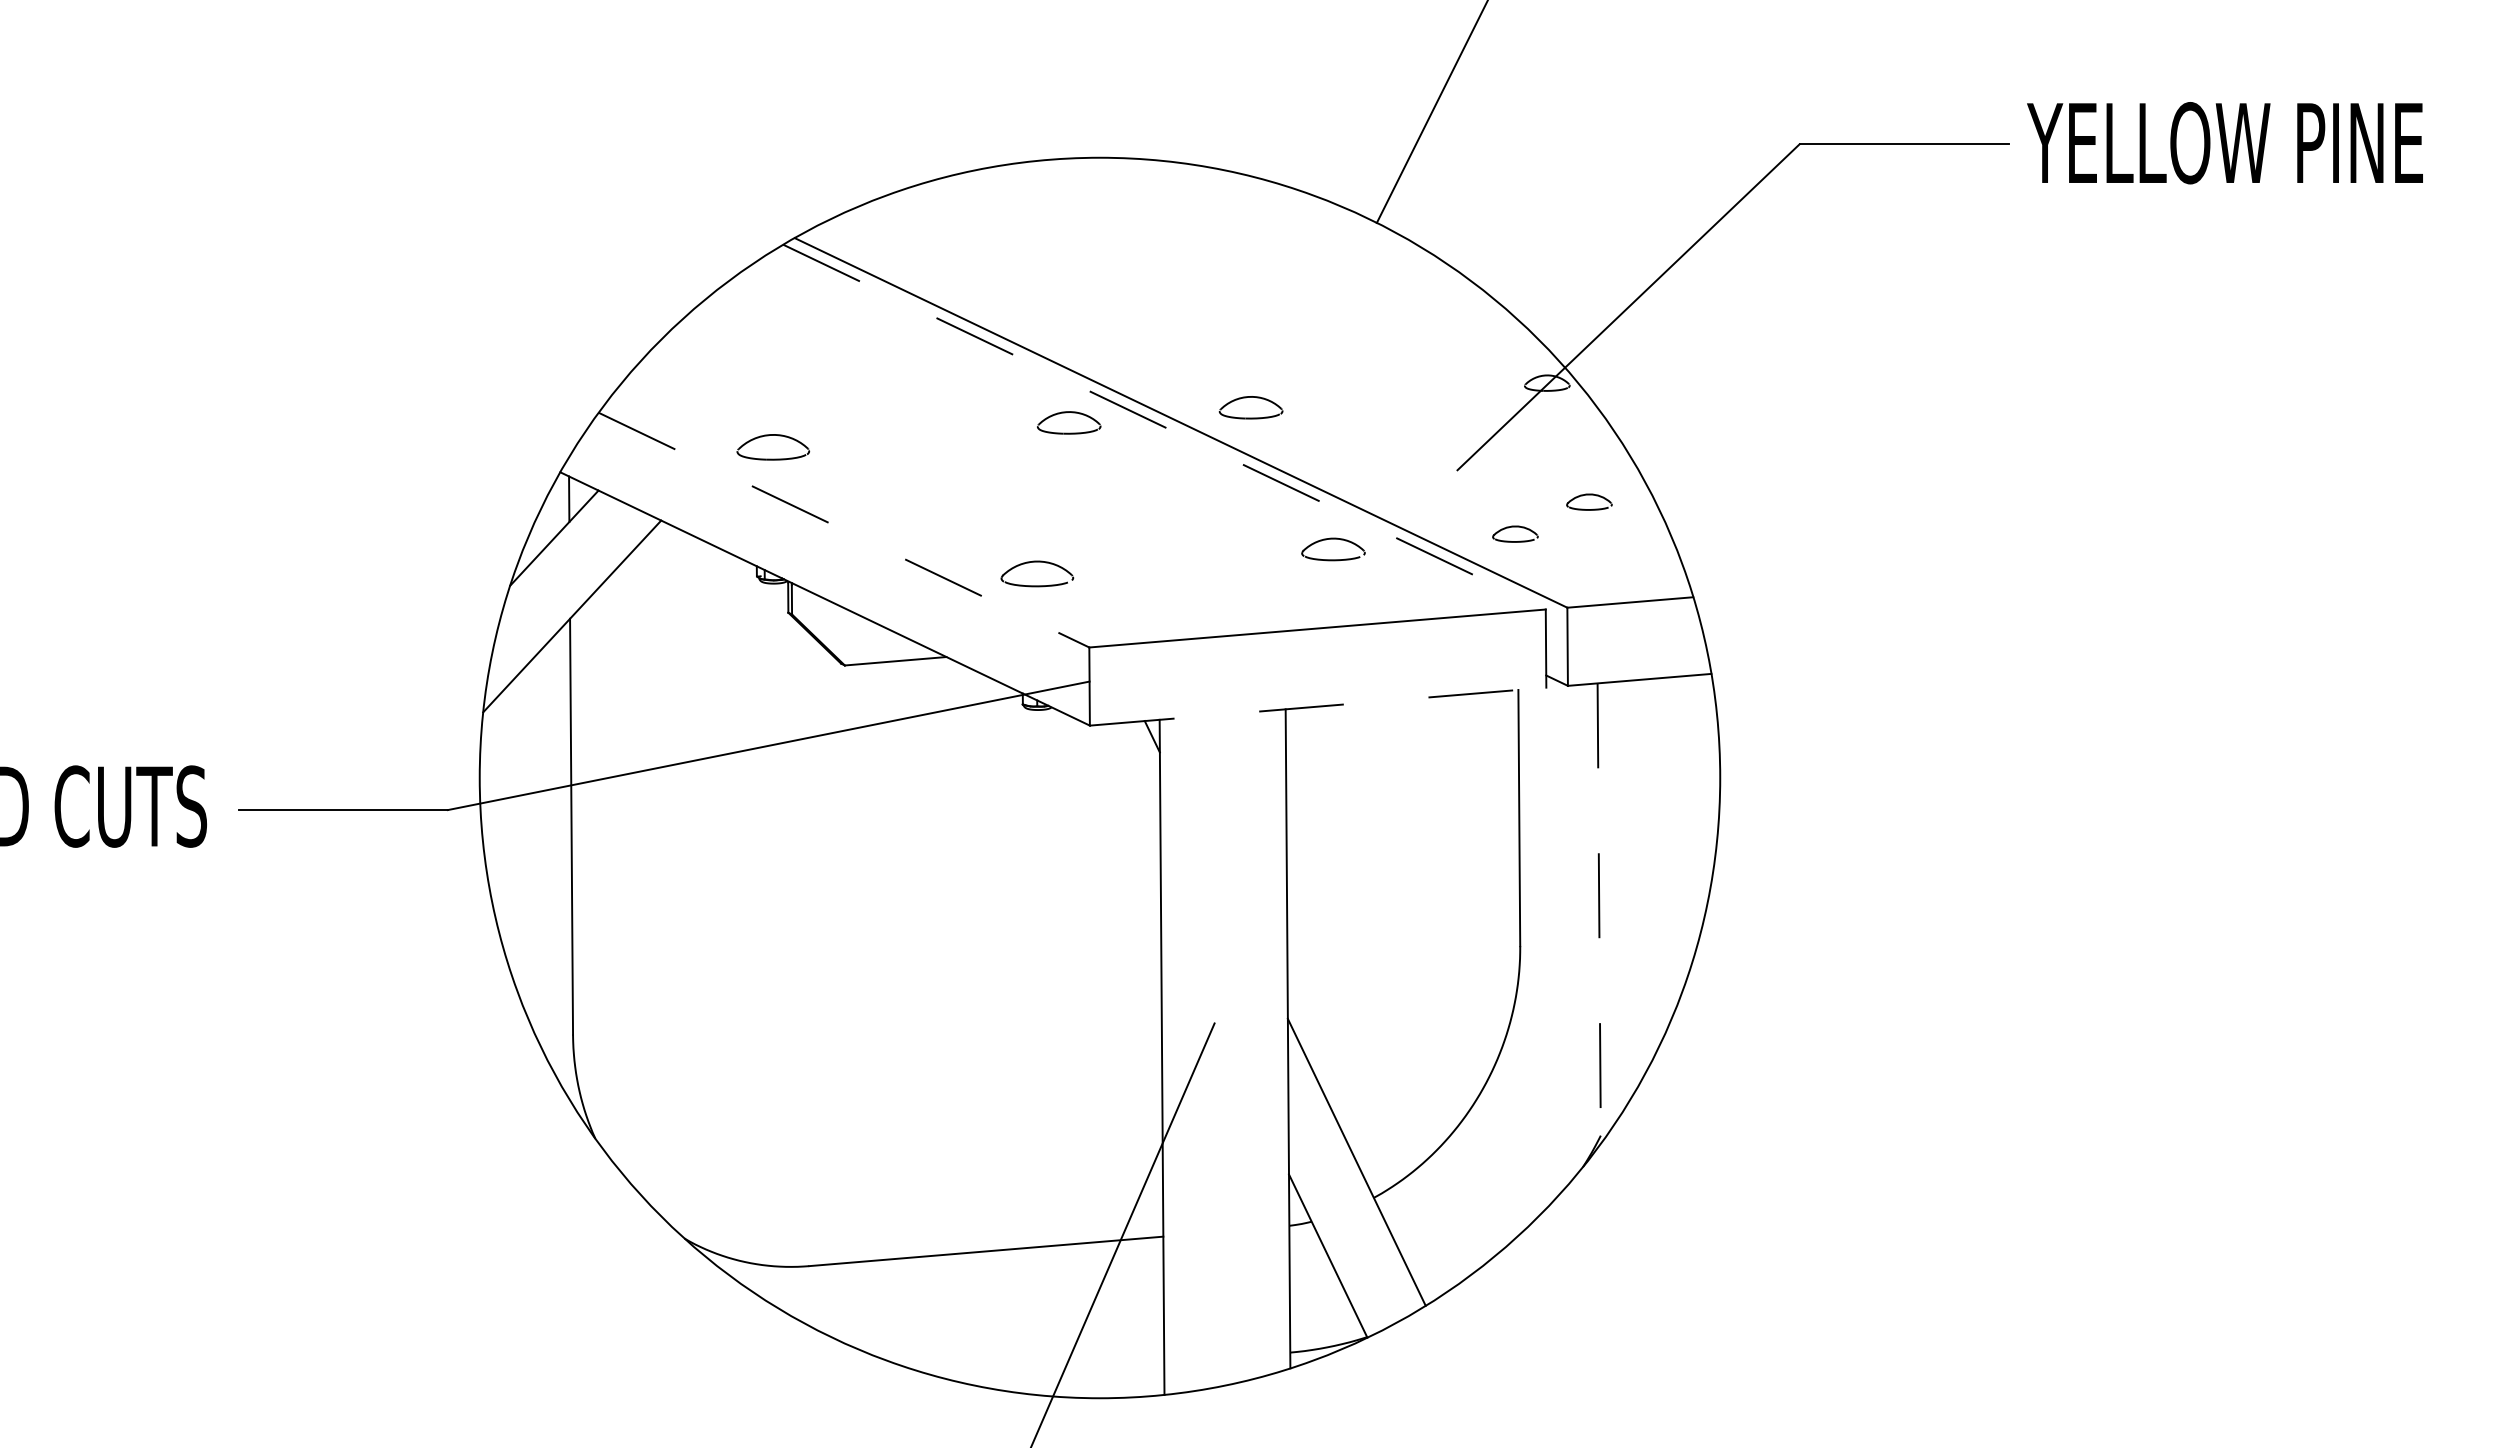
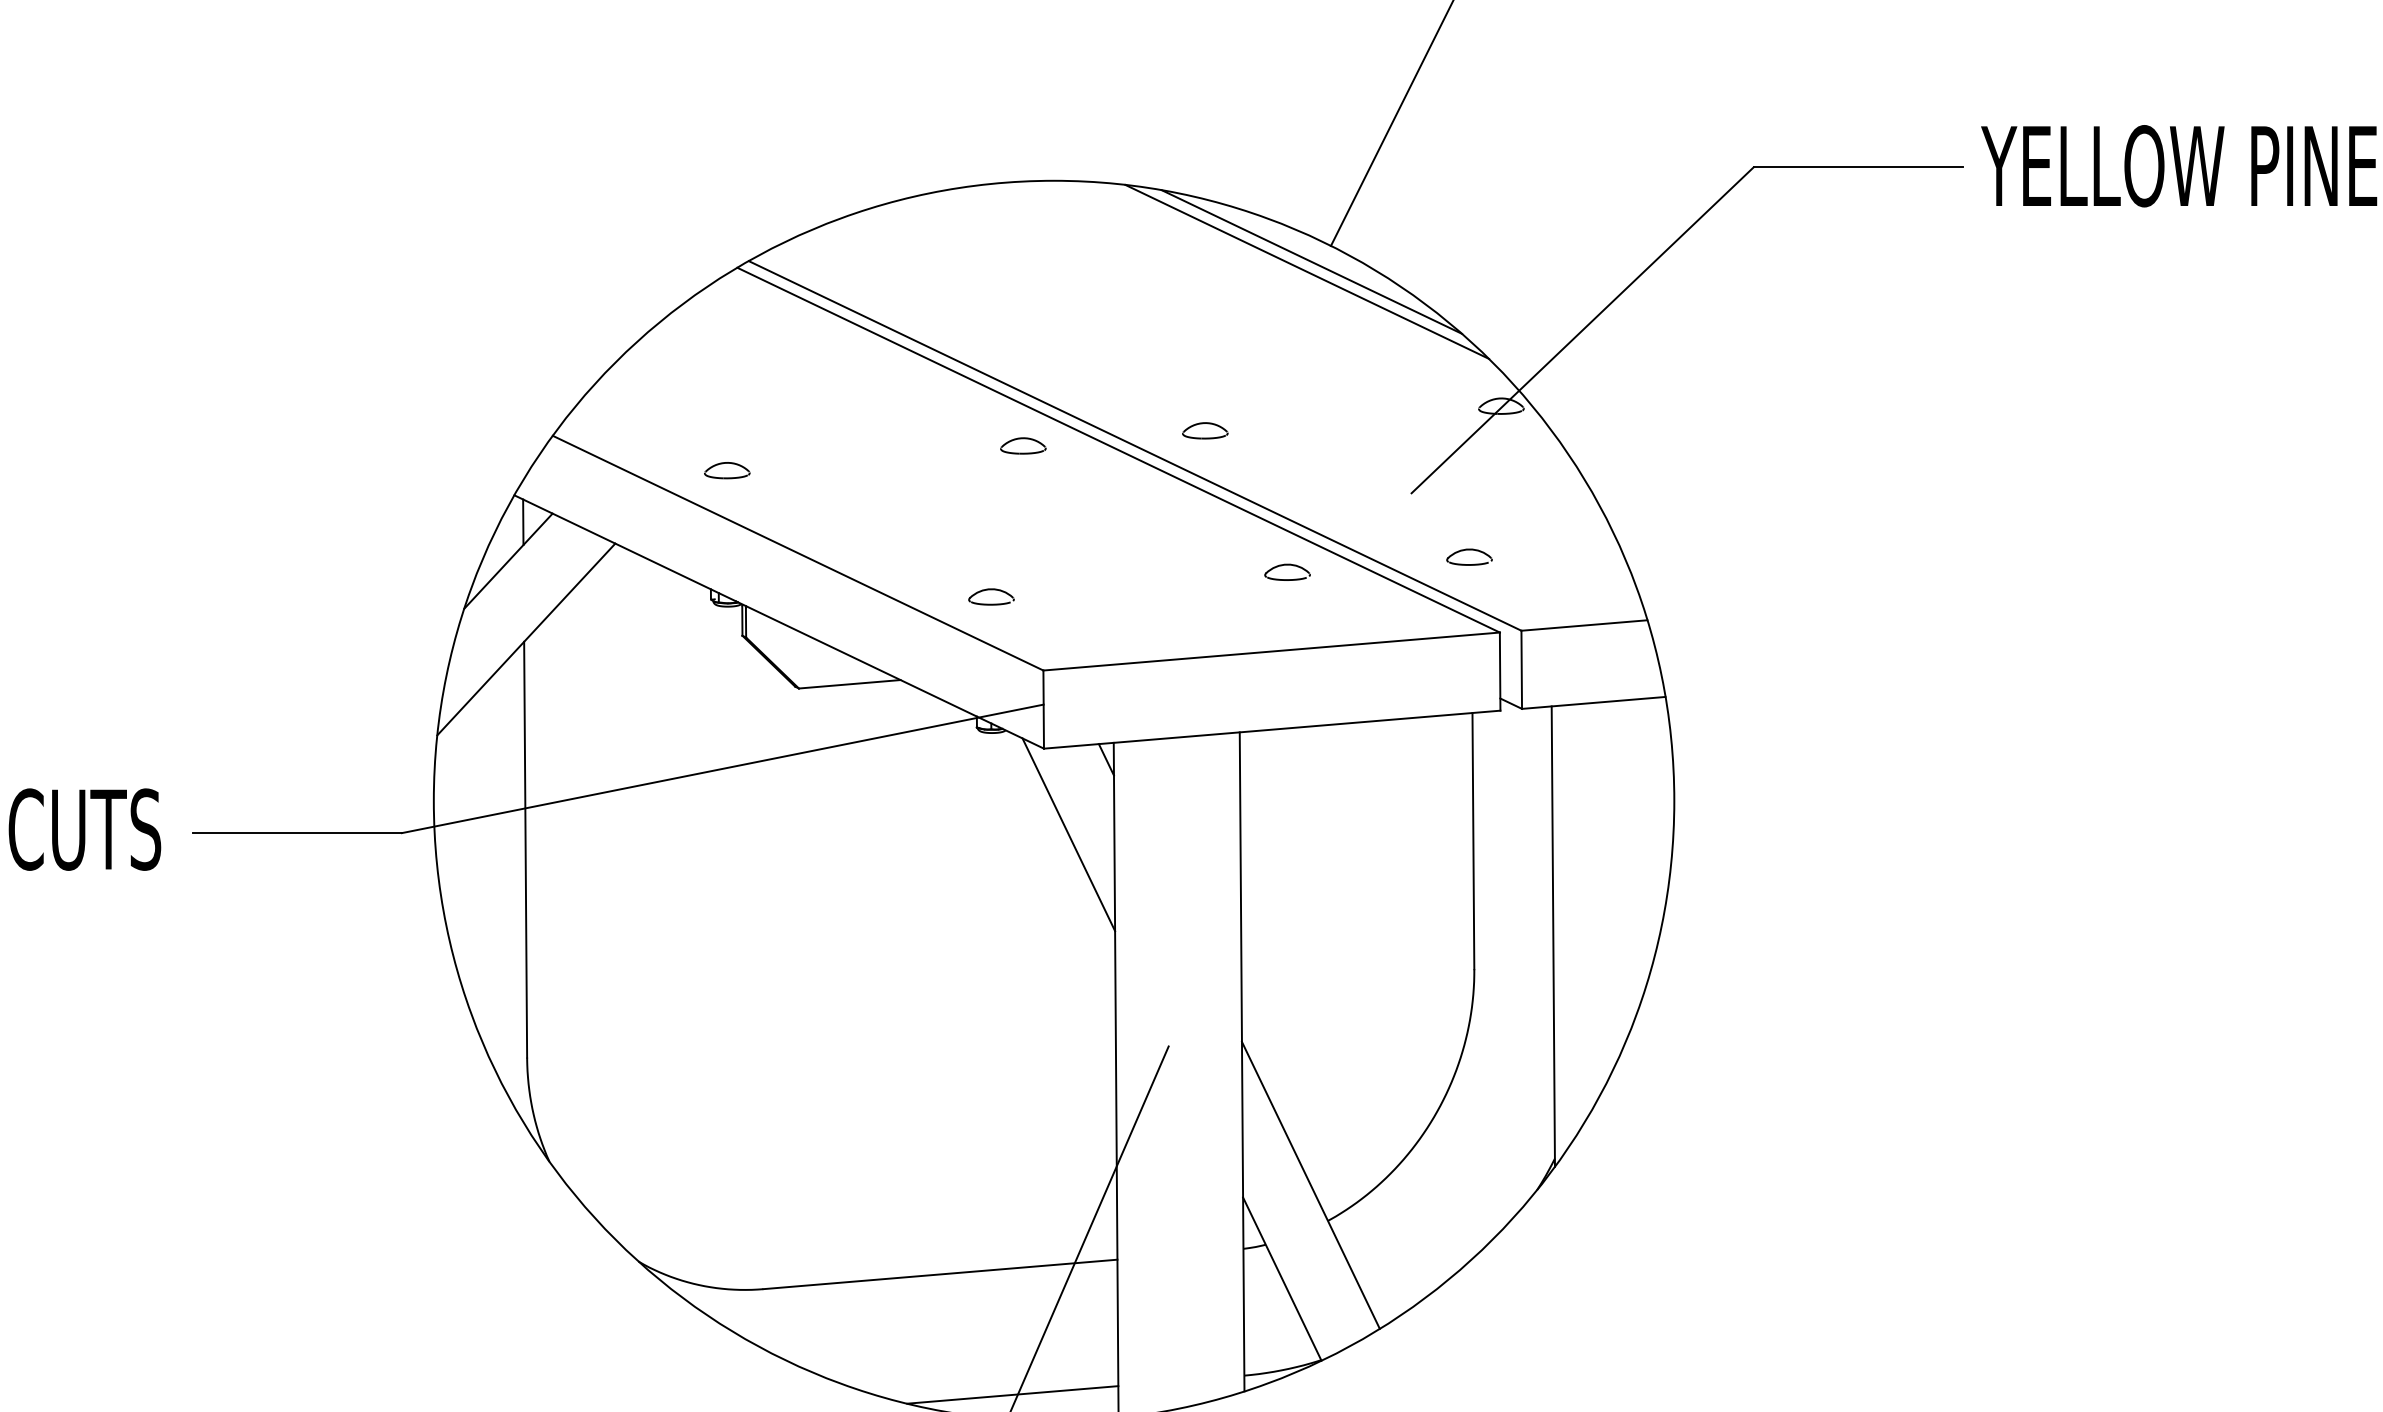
line: (1357, 238) -> (1311, 261), added
line: (1352, 248) -> (1306, 271), added
part: (1251, 407) -> (1205, 430), size x0.71
part: (1069, 422) -> (1023, 445), size x0.71
line: (1164, 427) -> (1118, 450), dashed -> solid
part: (772, 447) -> (726, 470), size x0.62
part: (1589, 501) -> (1543, 524), removed
line: (844, 530) -> (798, 553), dashed -> solid
part: (1333, 548) -> (1287, 571), size x0.71
part: (1037, 573) -> (991, 596), size x0.62
line: (1318, 706) -> (1272, 729), dashed -> solid
line: (1114, 811) -> (1068, 834), added
line: (1599, 914) -> (1553, 937), dashed -> solid
line: (1058, 1371) -> (1012, 1394), added

